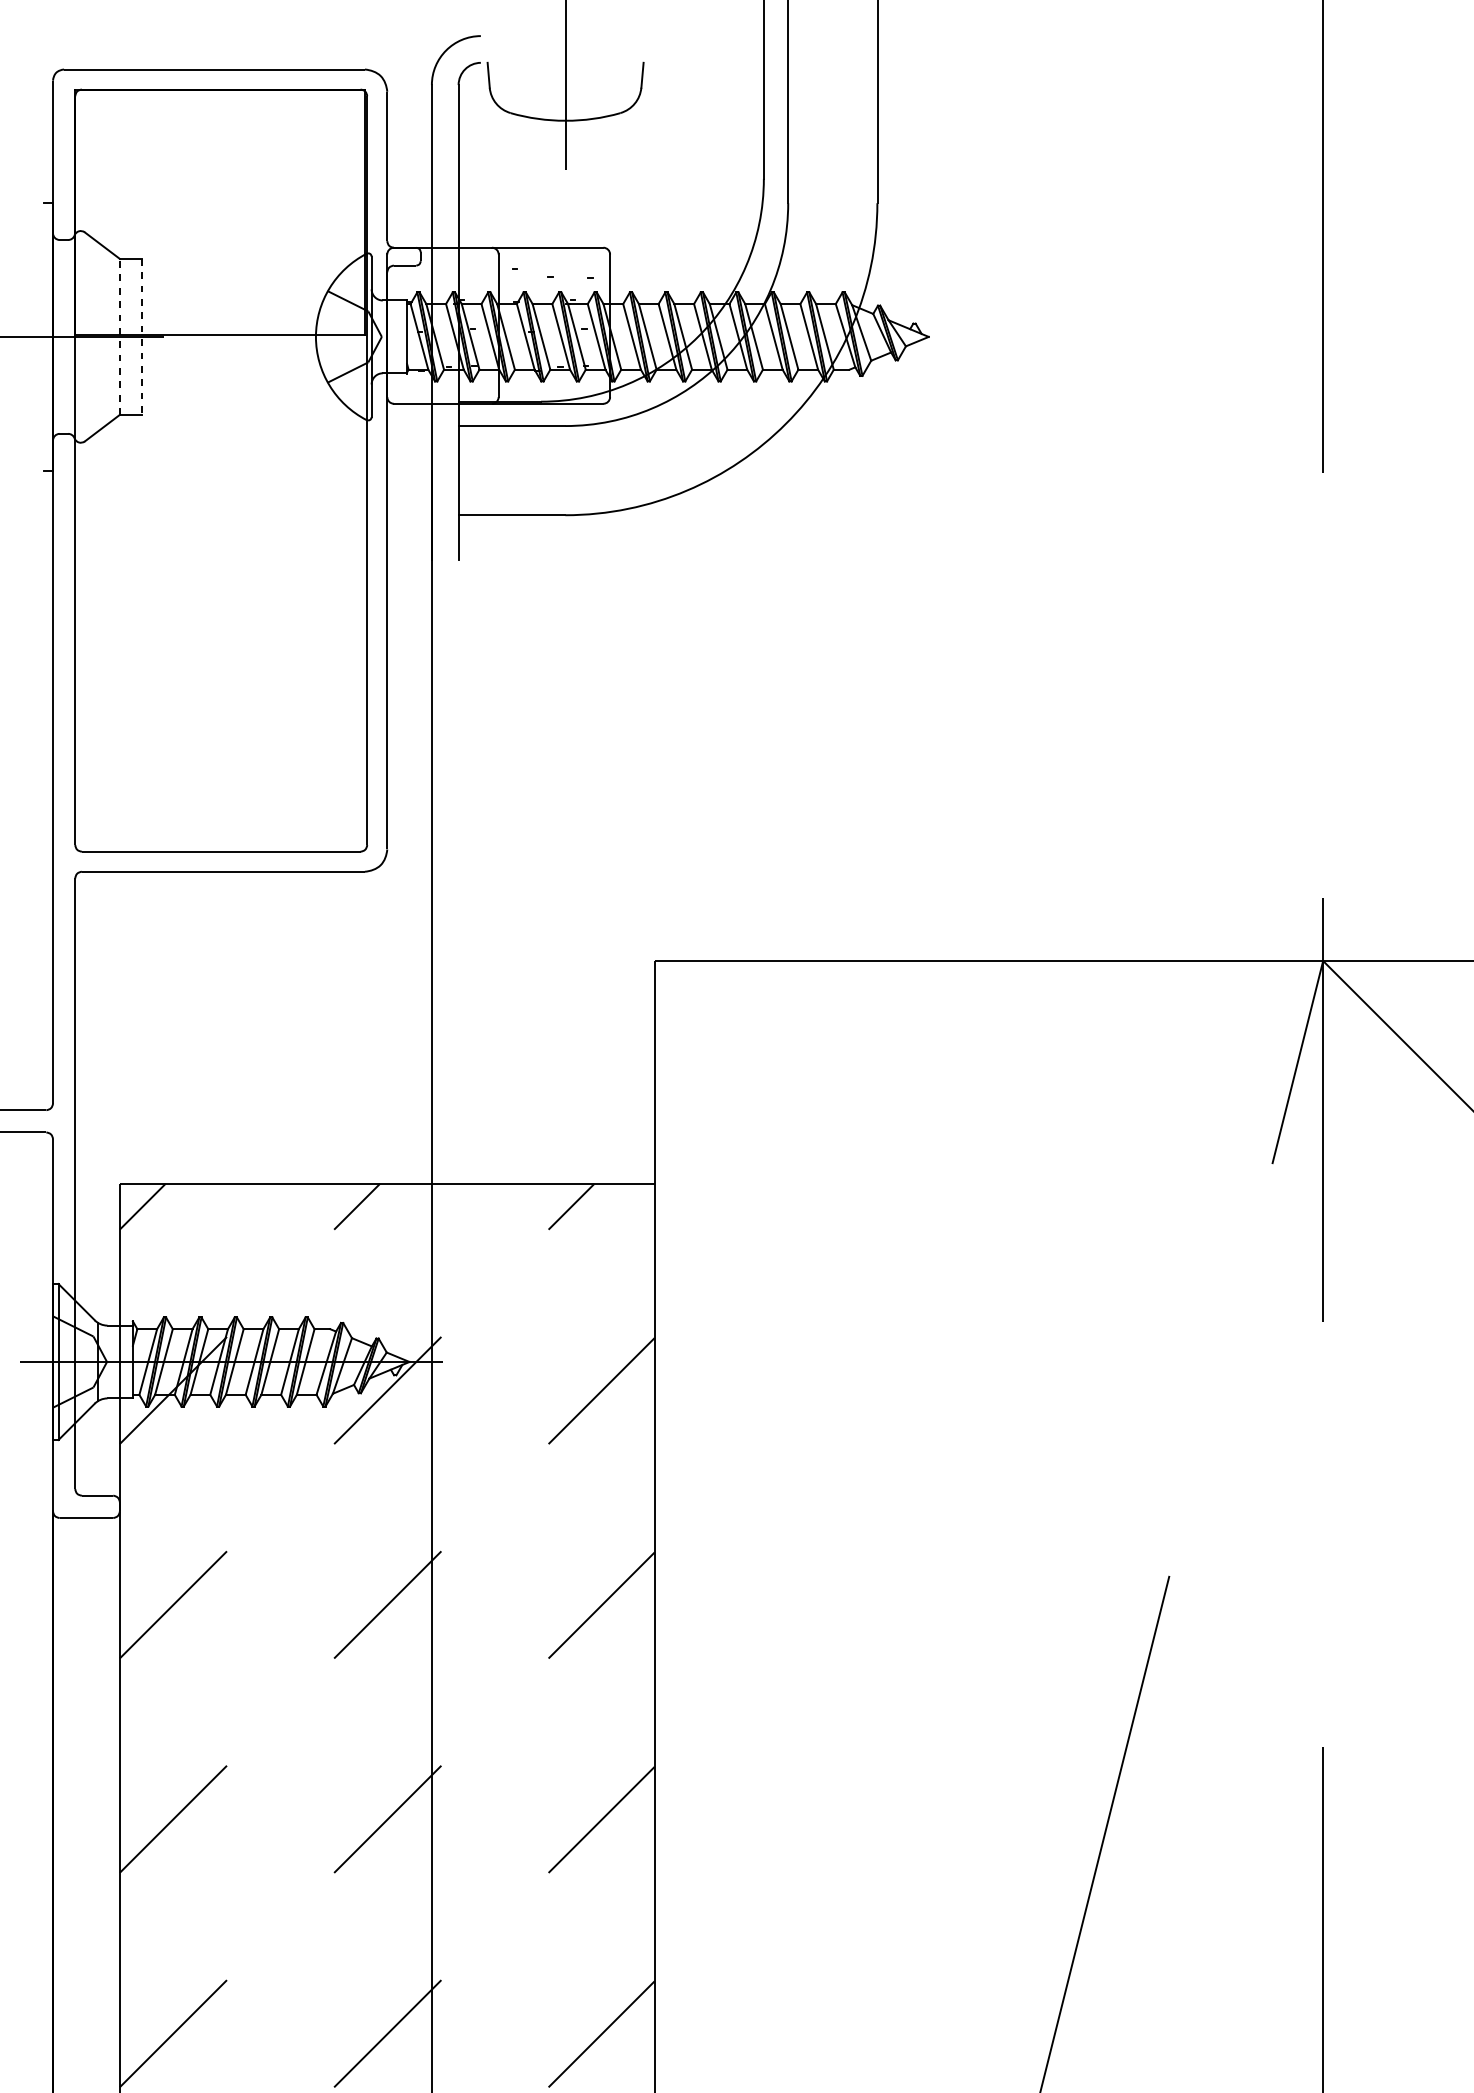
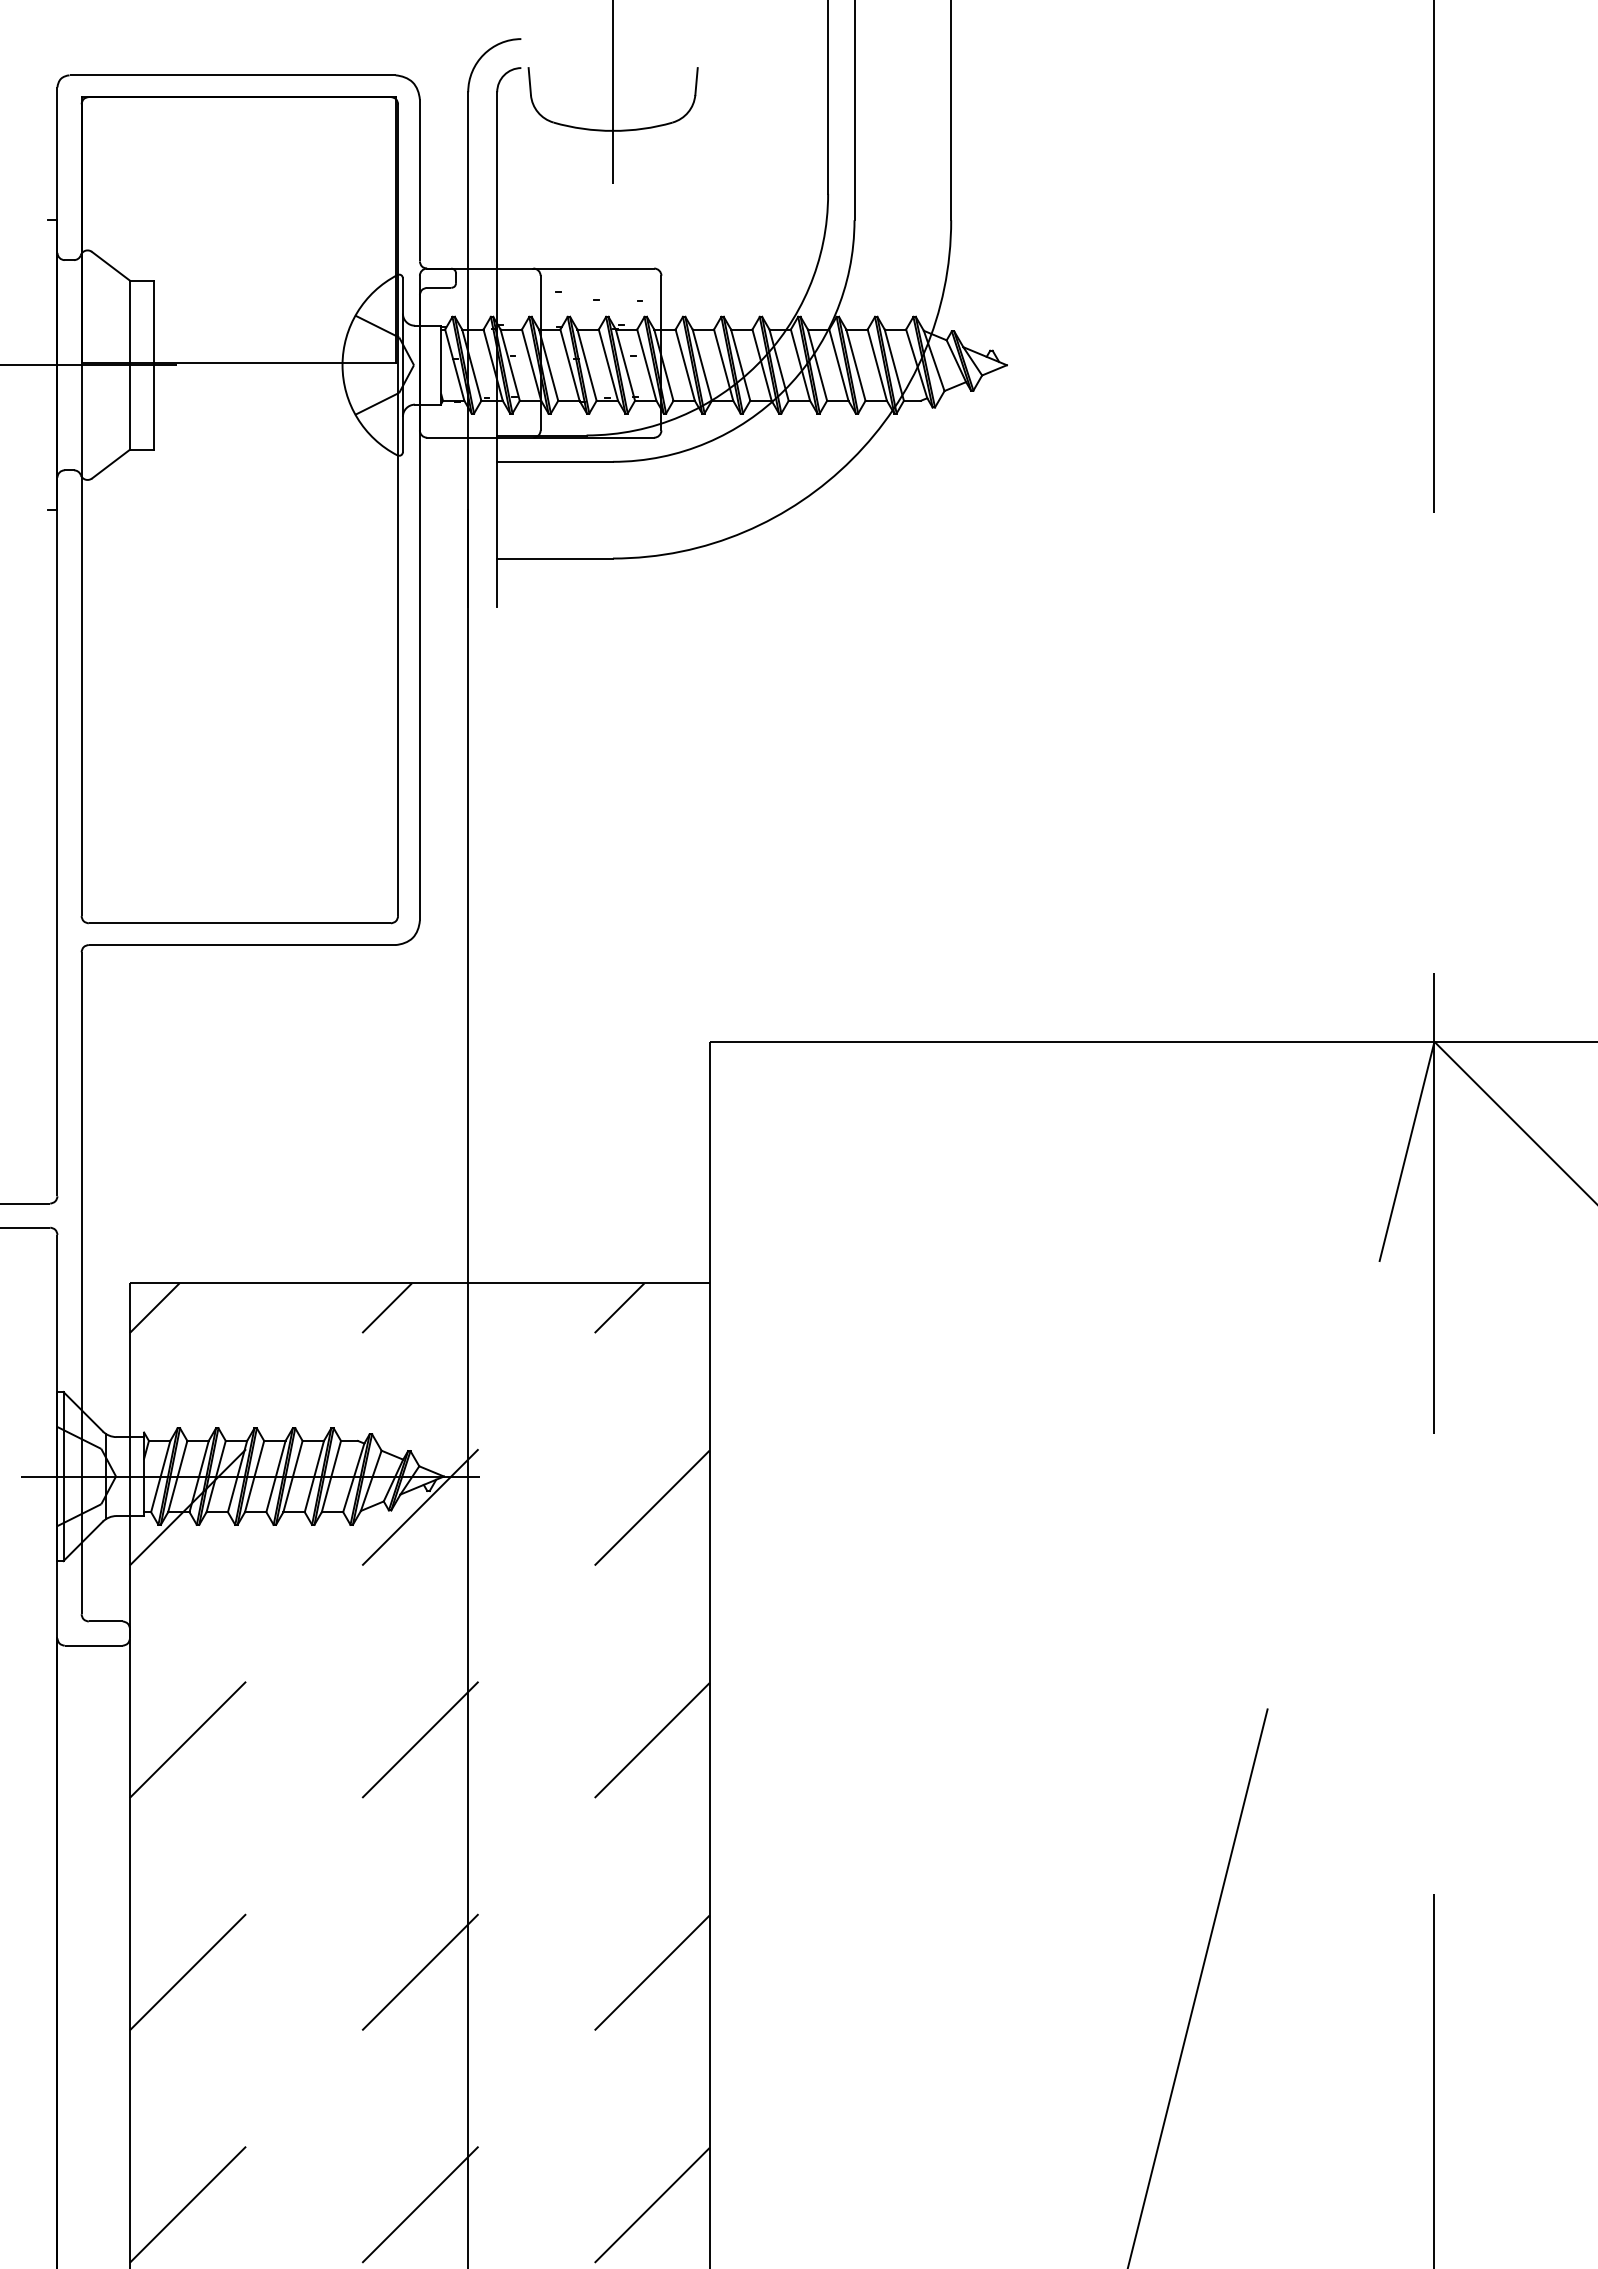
line: (119, 337) -> (129, 365), dashed -> solid
line: (142, 337) -> (154, 365), dashed -> solid

